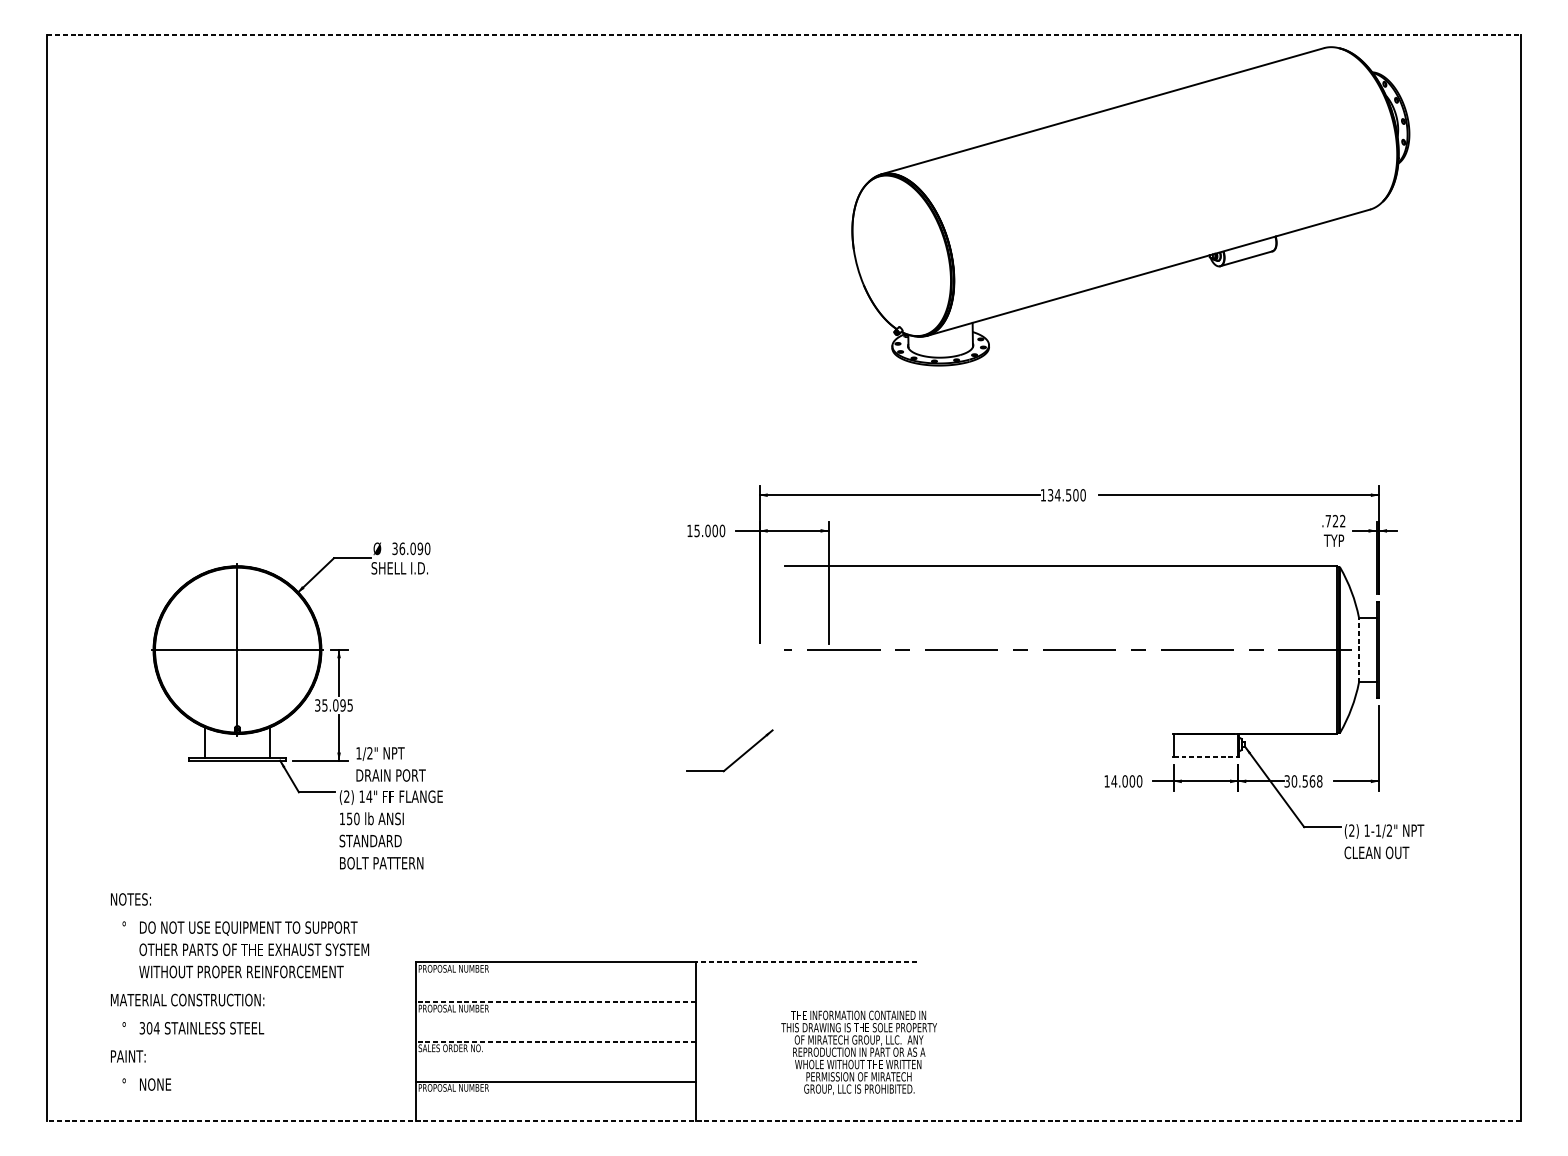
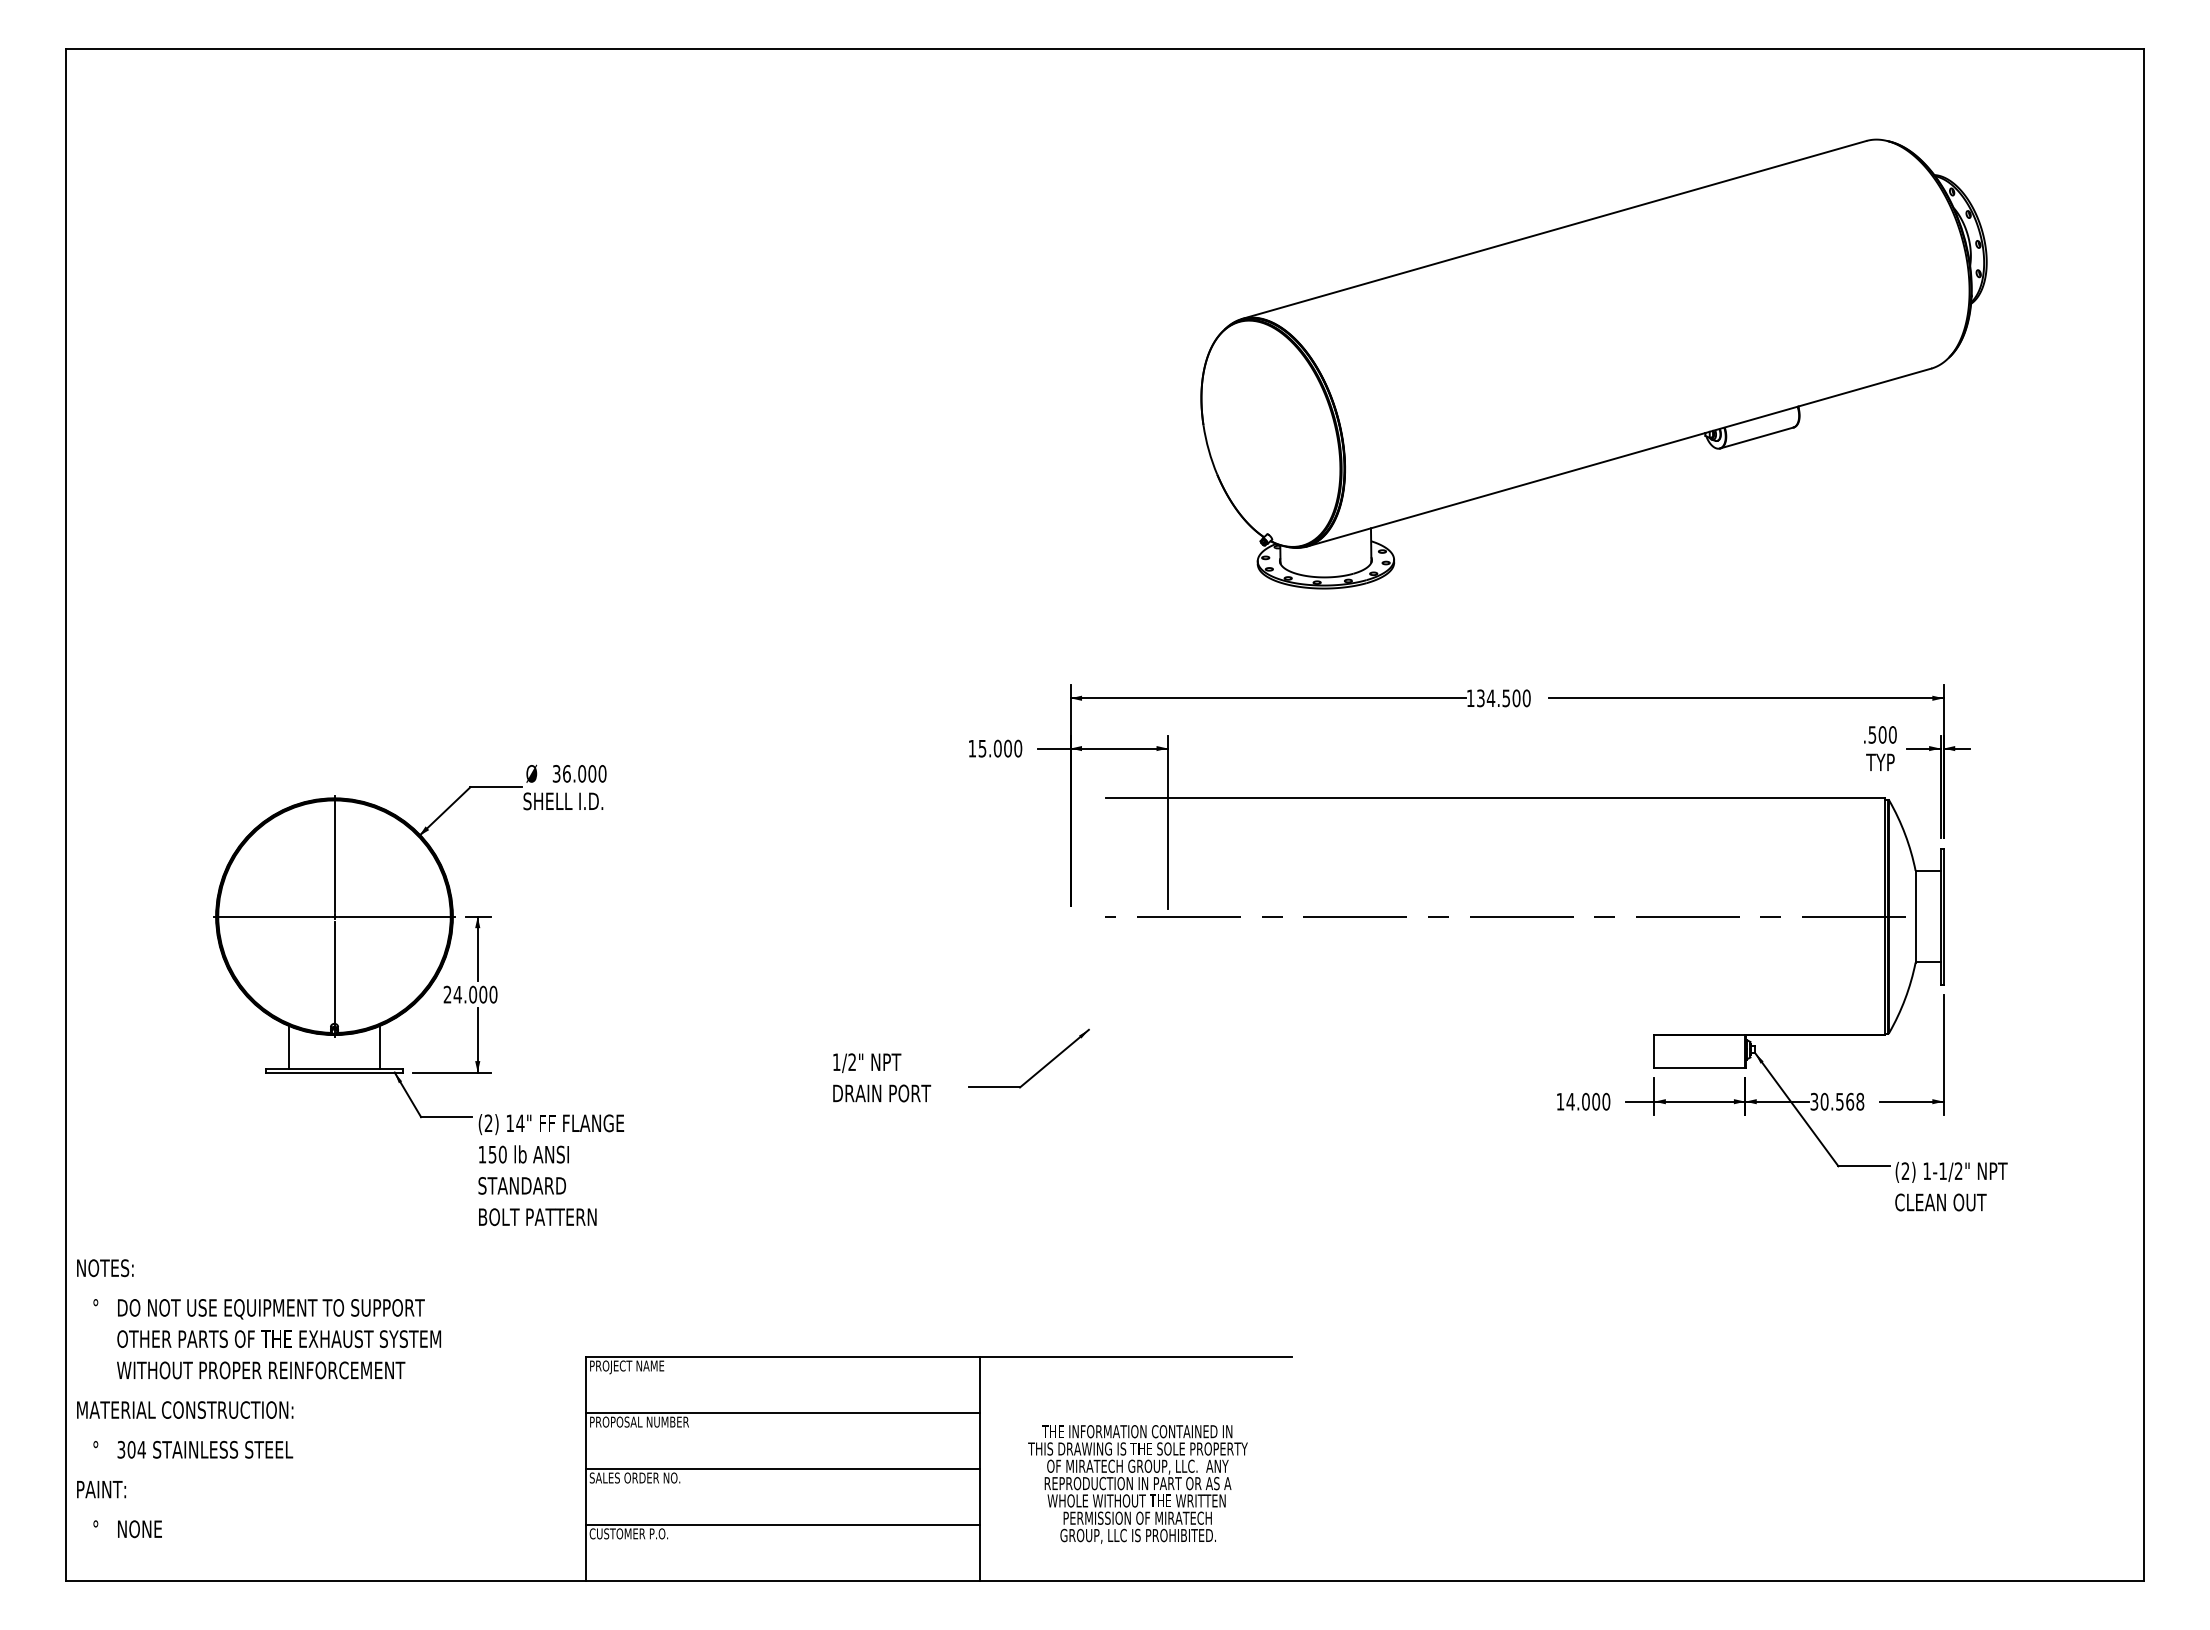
line: (783, 34) -> (1104, 48), dashed -> solid
part: (1130, 205) -> (1593, 363), moved
text: (1335, 520) -> (1882, 734), .722 -> .500
text: (420, 548) -> (592, 773), 36.090 -> 36.000
line: (1358, 649) -> (1915, 916), dashed -> solid
text: (333, 705) -> (470, 994), 35.095 -> 24.000
line: (1206, 757) -> (1700, 1067), dashed -> solid
text: (391, 764) -> (882, 1077), moved
line: (806, 962) -> (1136, 1356), dashed -> solid
text: (460, 969) -> (648, 1367), PROPOSAL NUMBER -> PROJECT NAME
text: (239, 991) -> (258, 1398), moved
line: (555, 1001) -> (782, 1412), dashed -> solid
line: (555, 1041) -> (782, 1468), dashed -> solid
text: (858, 1052) -> (1137, 1484), moved
text: (453, 1087) -> (638, 1533), PROPOSAL NUMBER -> CUSTOMER P.O.
line: (783, 1121) -> (1104, 1581), dashed -> solid

